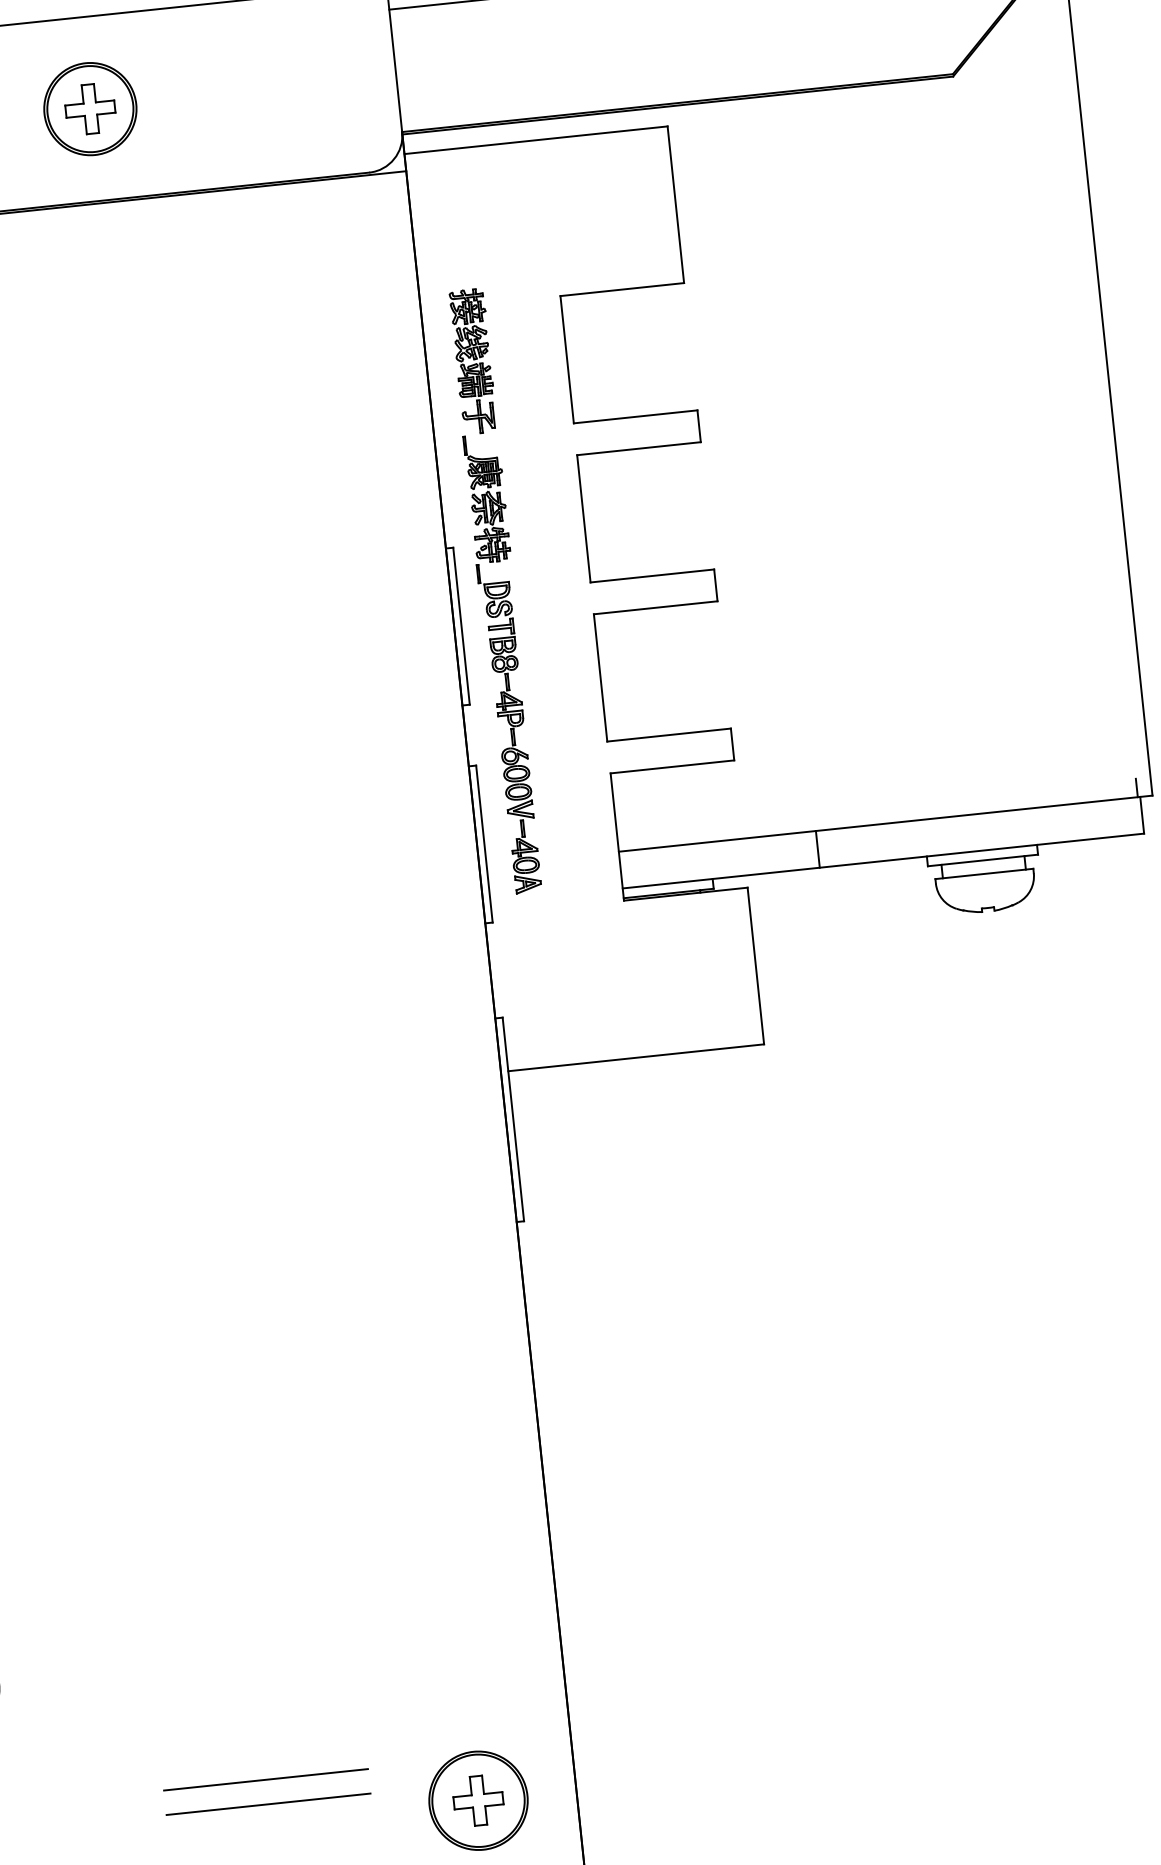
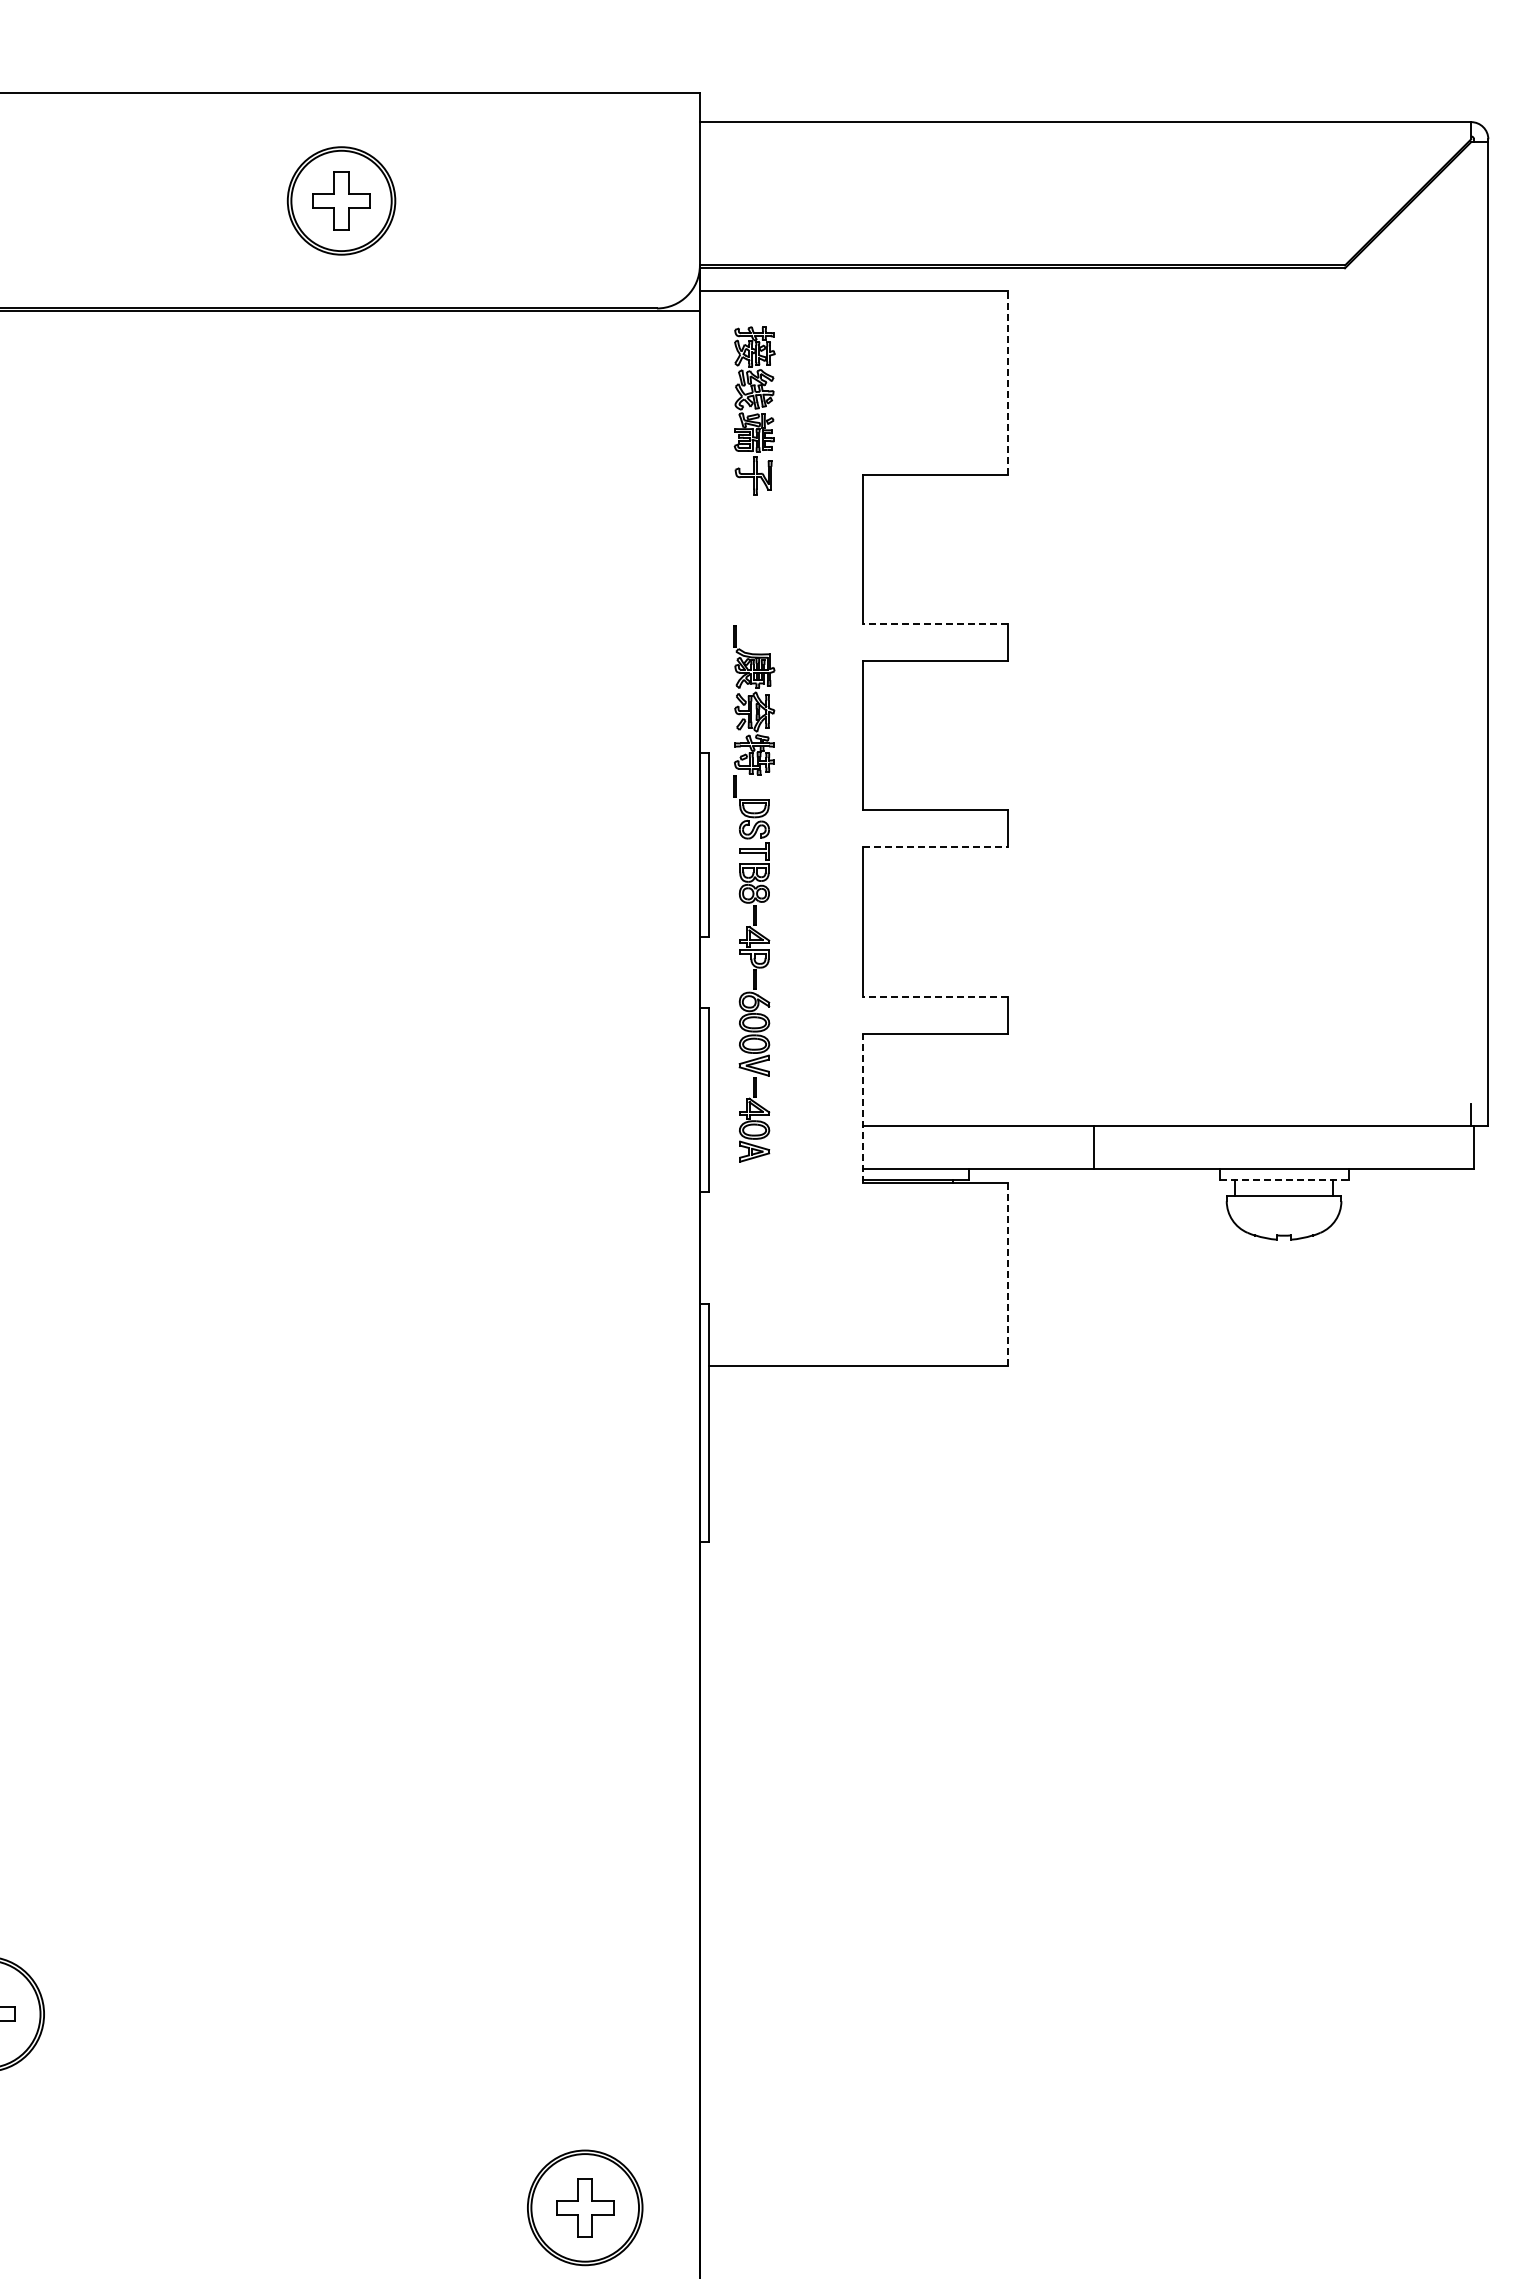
line: (676, 205) -> (1008, 383), solid -> dashed
part: (473, 361) -> (754, 410), moved
line: (635, 416) -> (935, 623), solid -> dashed
line: (656, 607) -> (936, 847), solid -> dashed
line: (668, 735) -> (935, 996), solid -> dashed
line: (617, 837) -> (863, 1108), solid -> dashed
line: (983, 860) -> (1284, 1180), solid -> dashed
line: (756, 965) -> (1008, 1274), solid -> dashed
line: (265, 1779) -> (341, 2157), removed
line: (268, 1804) -> (341, 2186), removed

